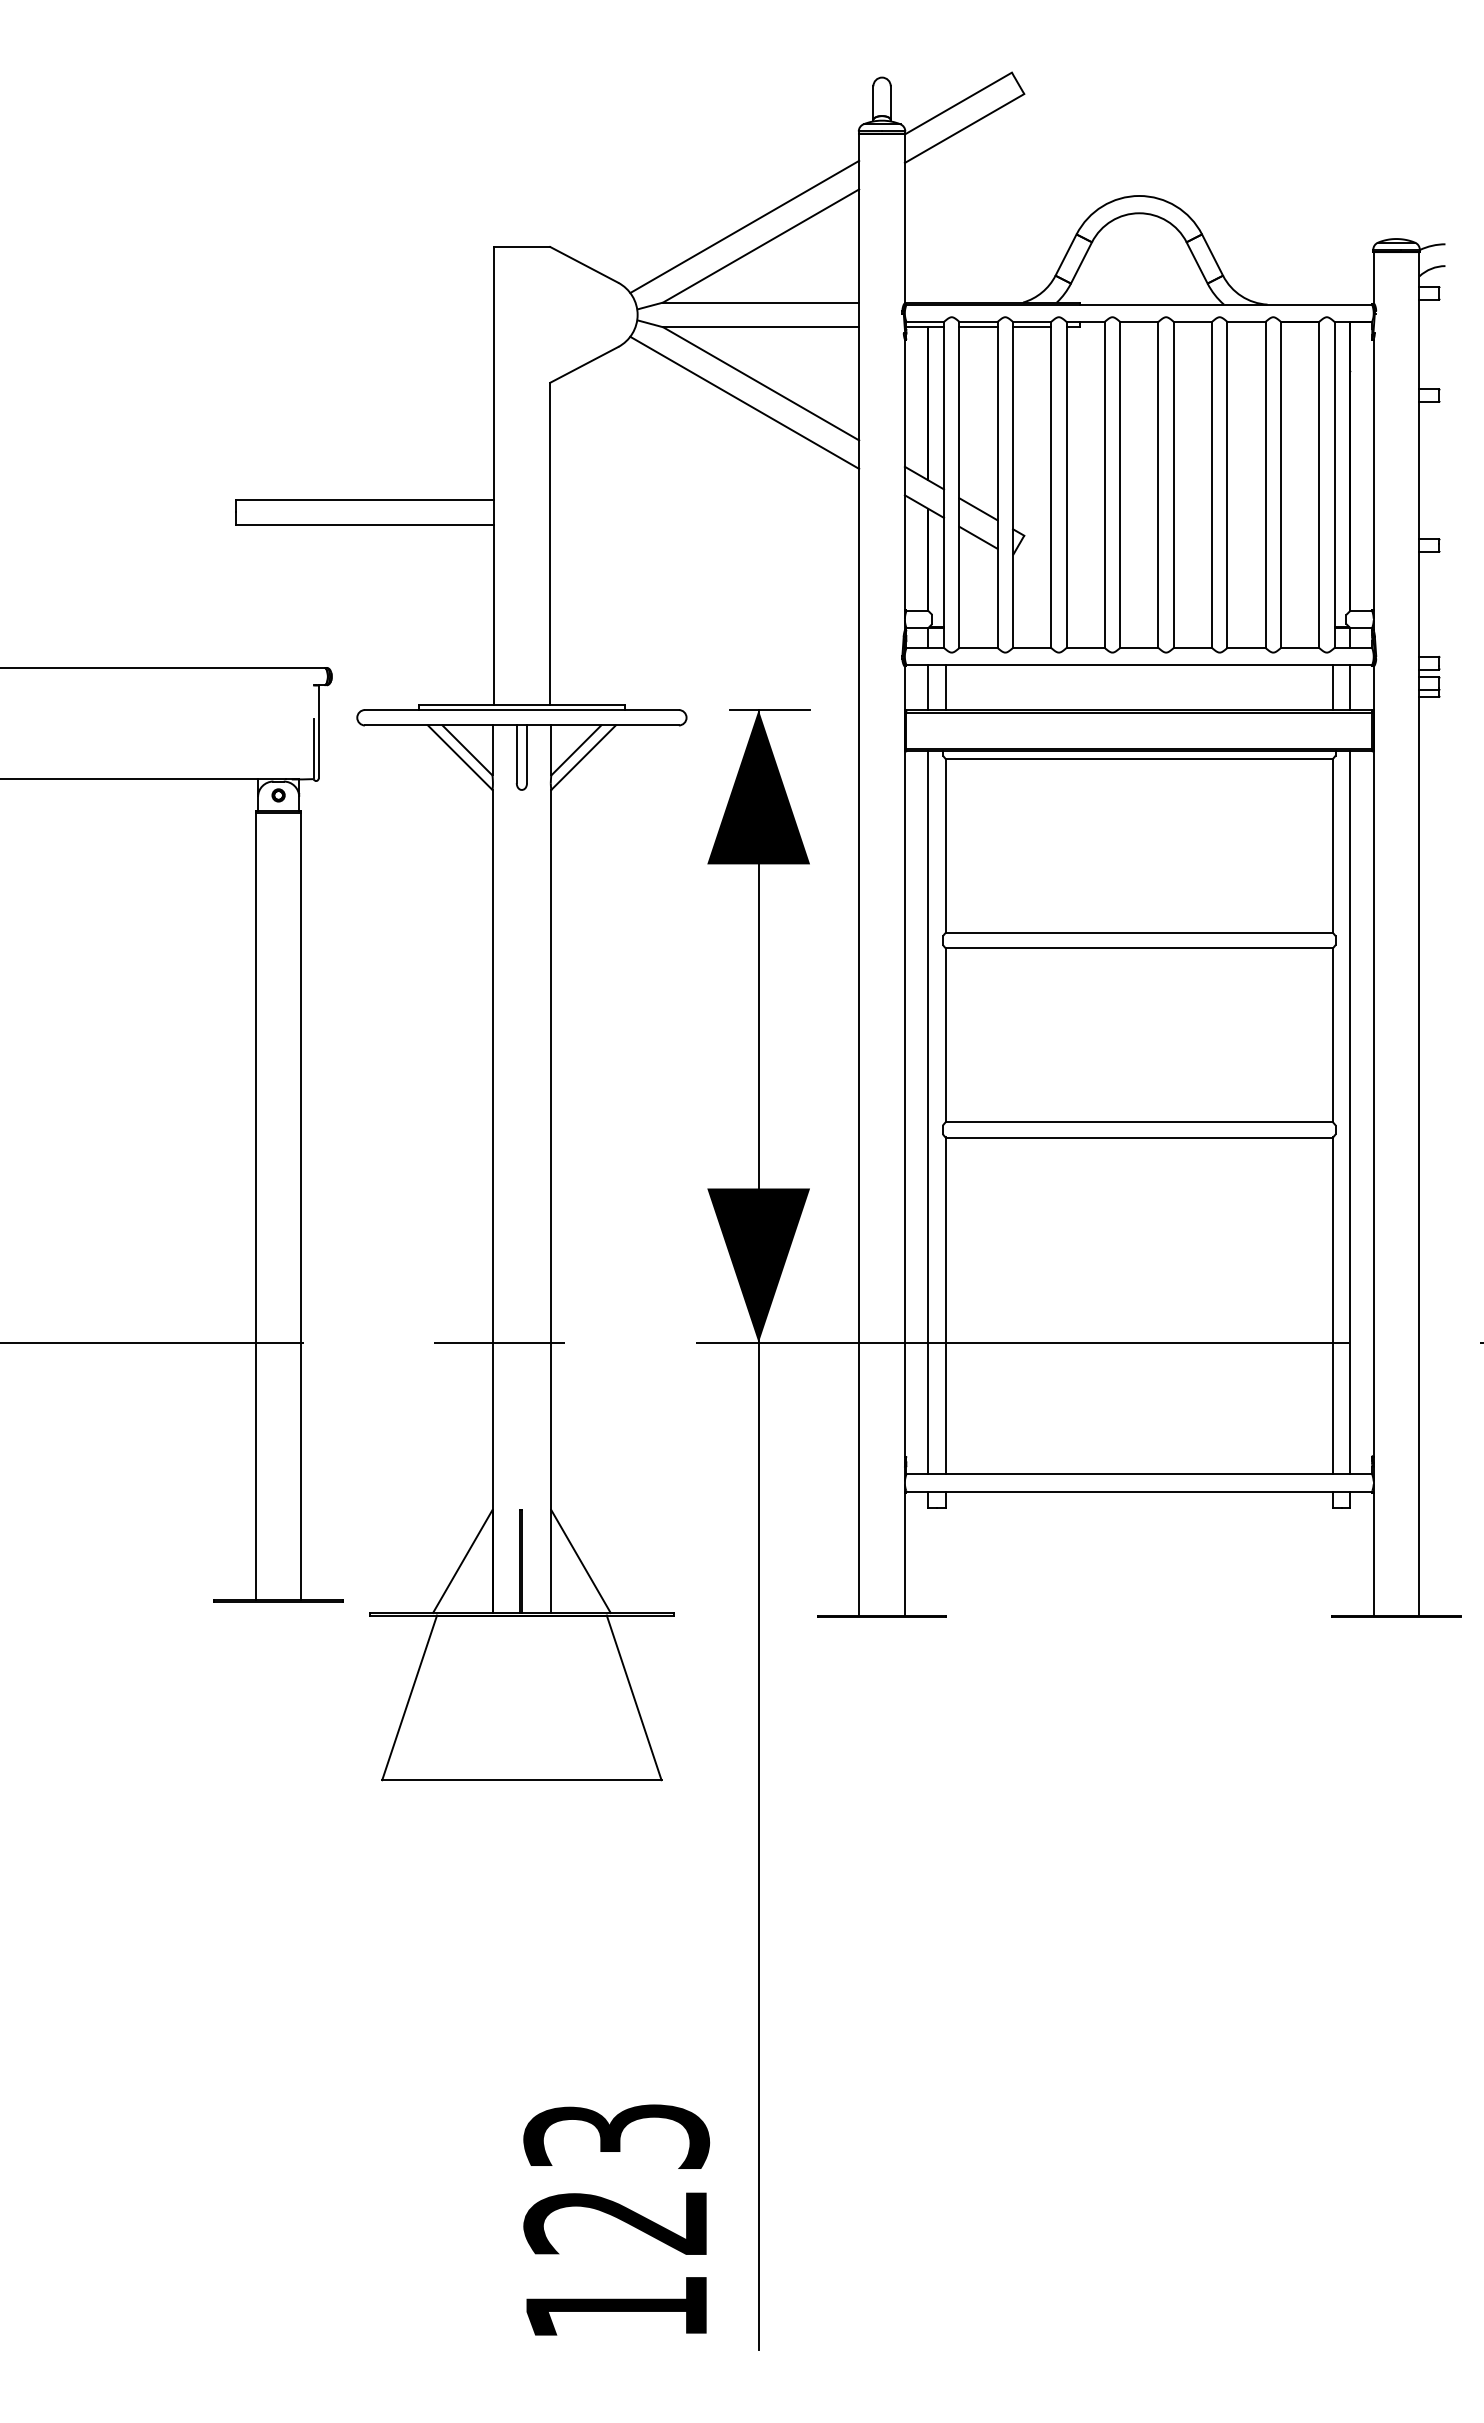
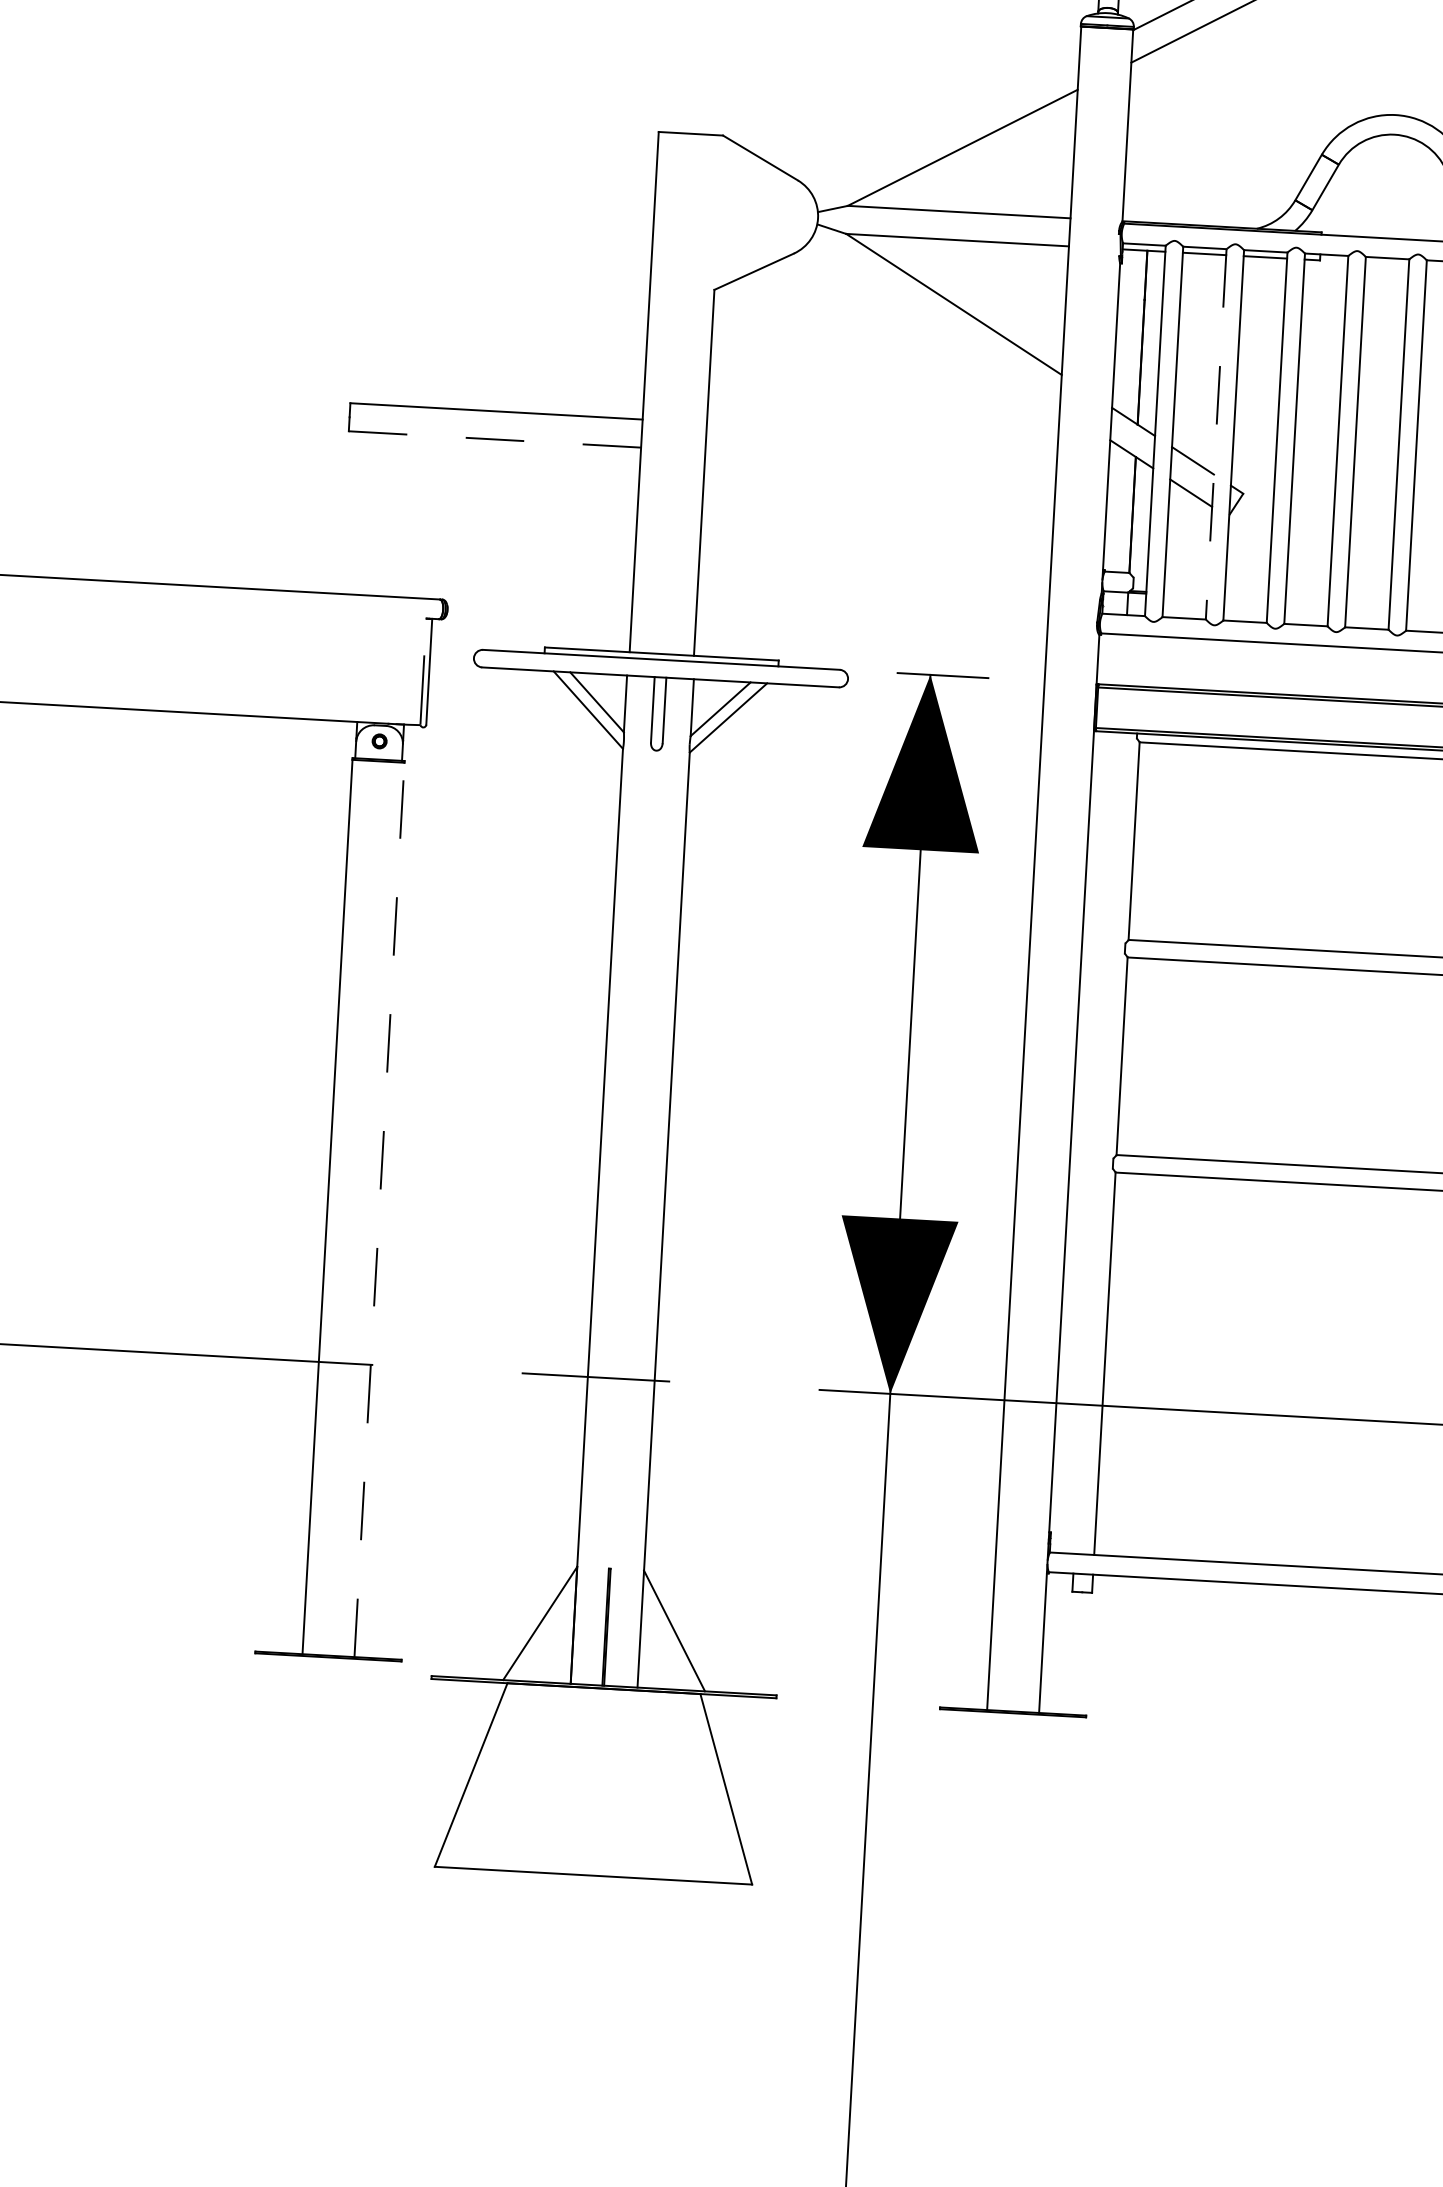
line: (744, 226) -> (945, 124), removed
line: (744, 402) -> (933, 324), removed
line: (997, 484) -> (1216, 433), solid -> dashed
line: (365, 524) -> (495, 439), solid -> dashed
line: (928, 687) -> (1124, 660), removed
line: (945, 687) -> (1144, 661), removed
line: (928, 1112) -> (1097, 1142), removed
line: (301, 1206) -> (379, 1209), solid -> dashed

